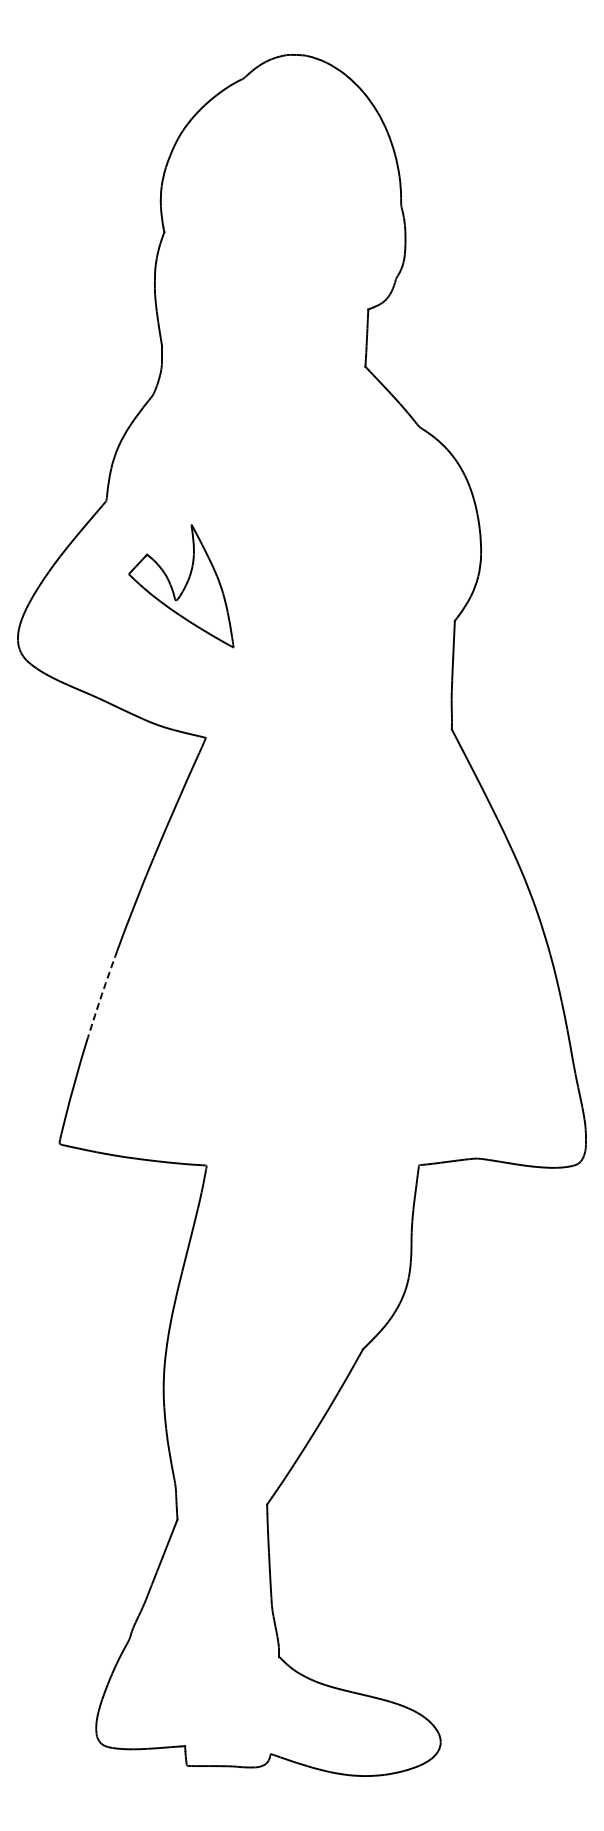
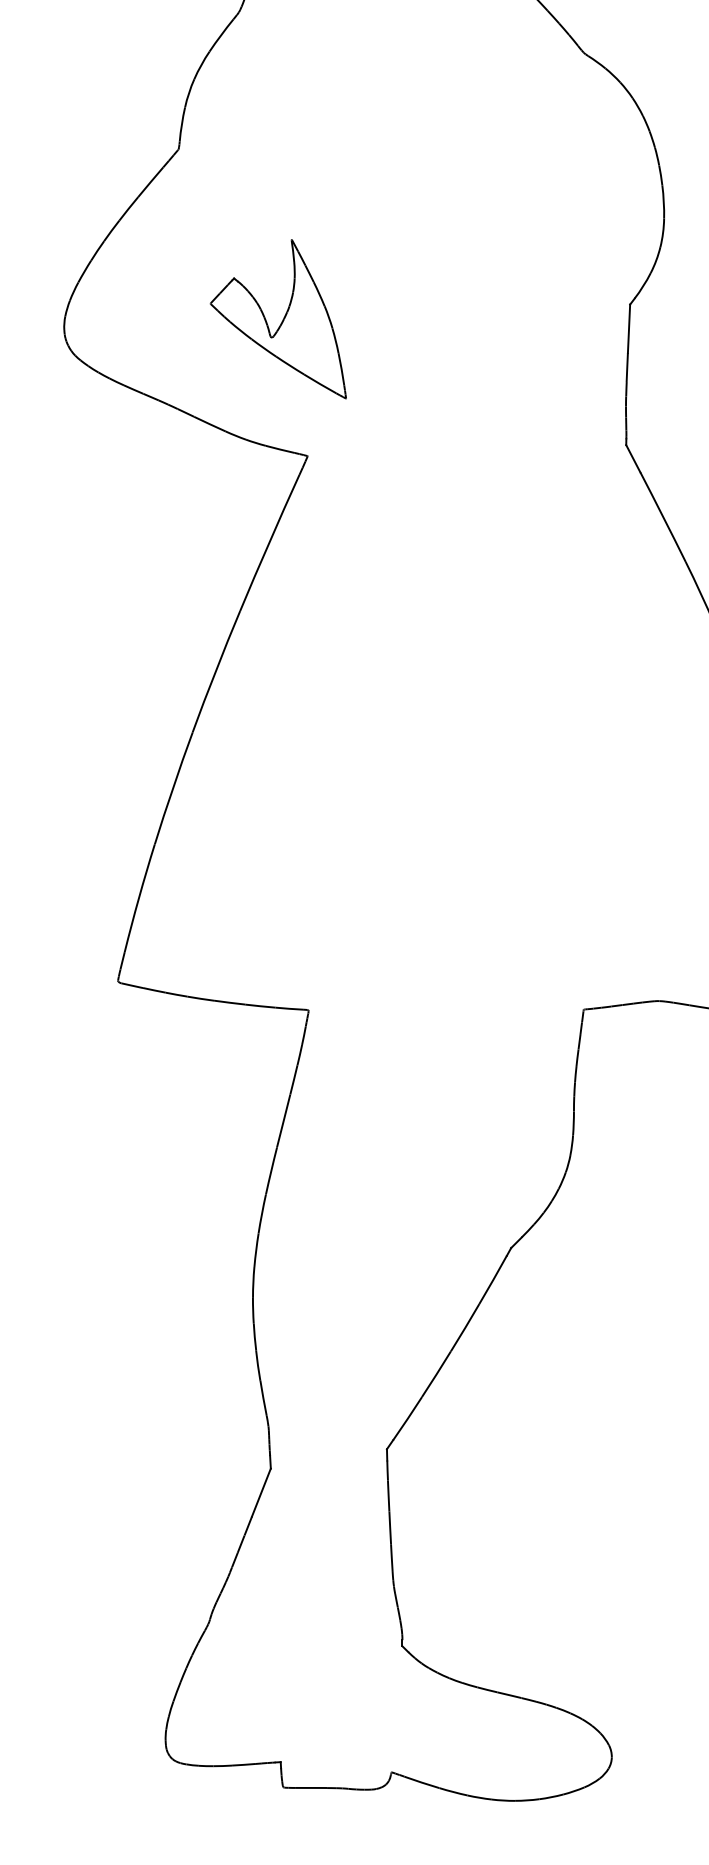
part: (181, 586) -> (278, 319), moved
arc: (102, 994) -> (173, 788), dashed -> solid

